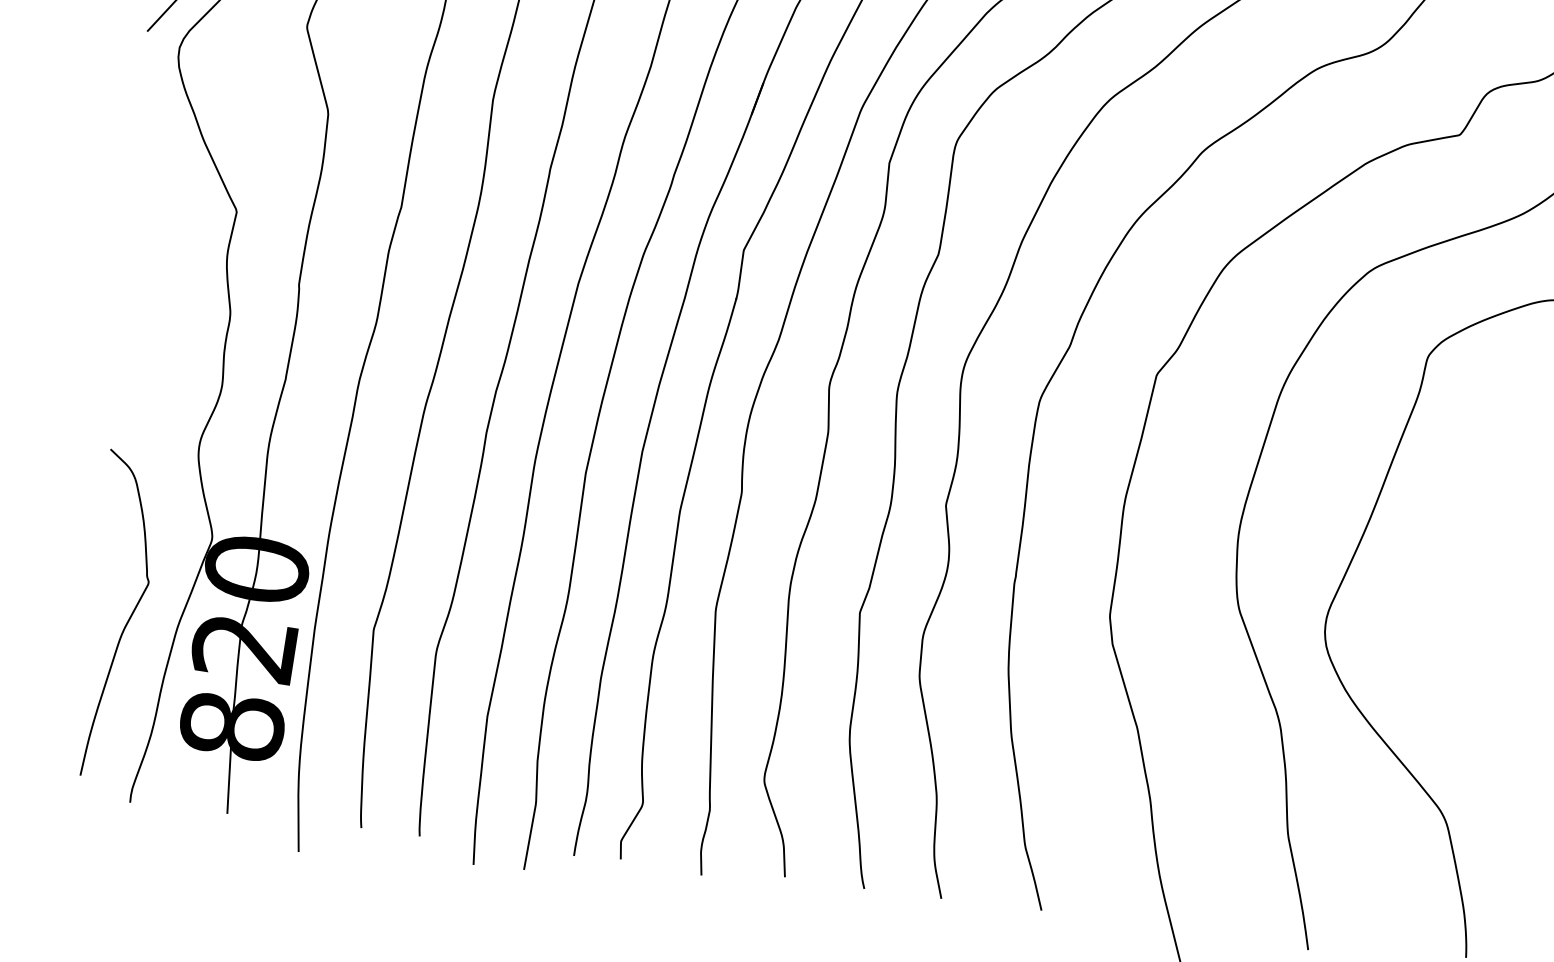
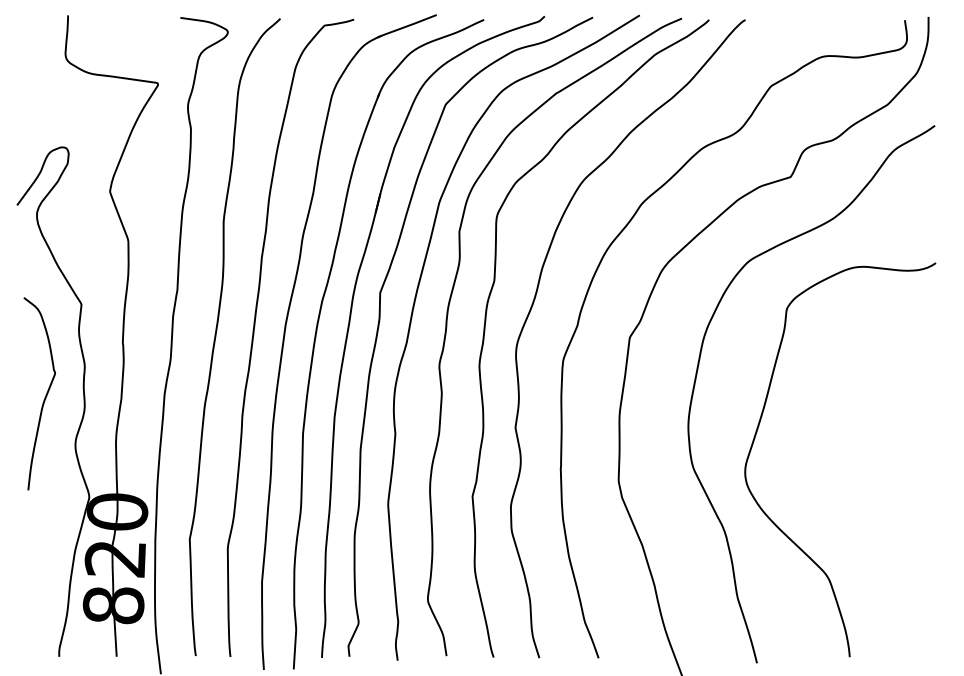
curve: (127, 618) -> (45, 395), moved

